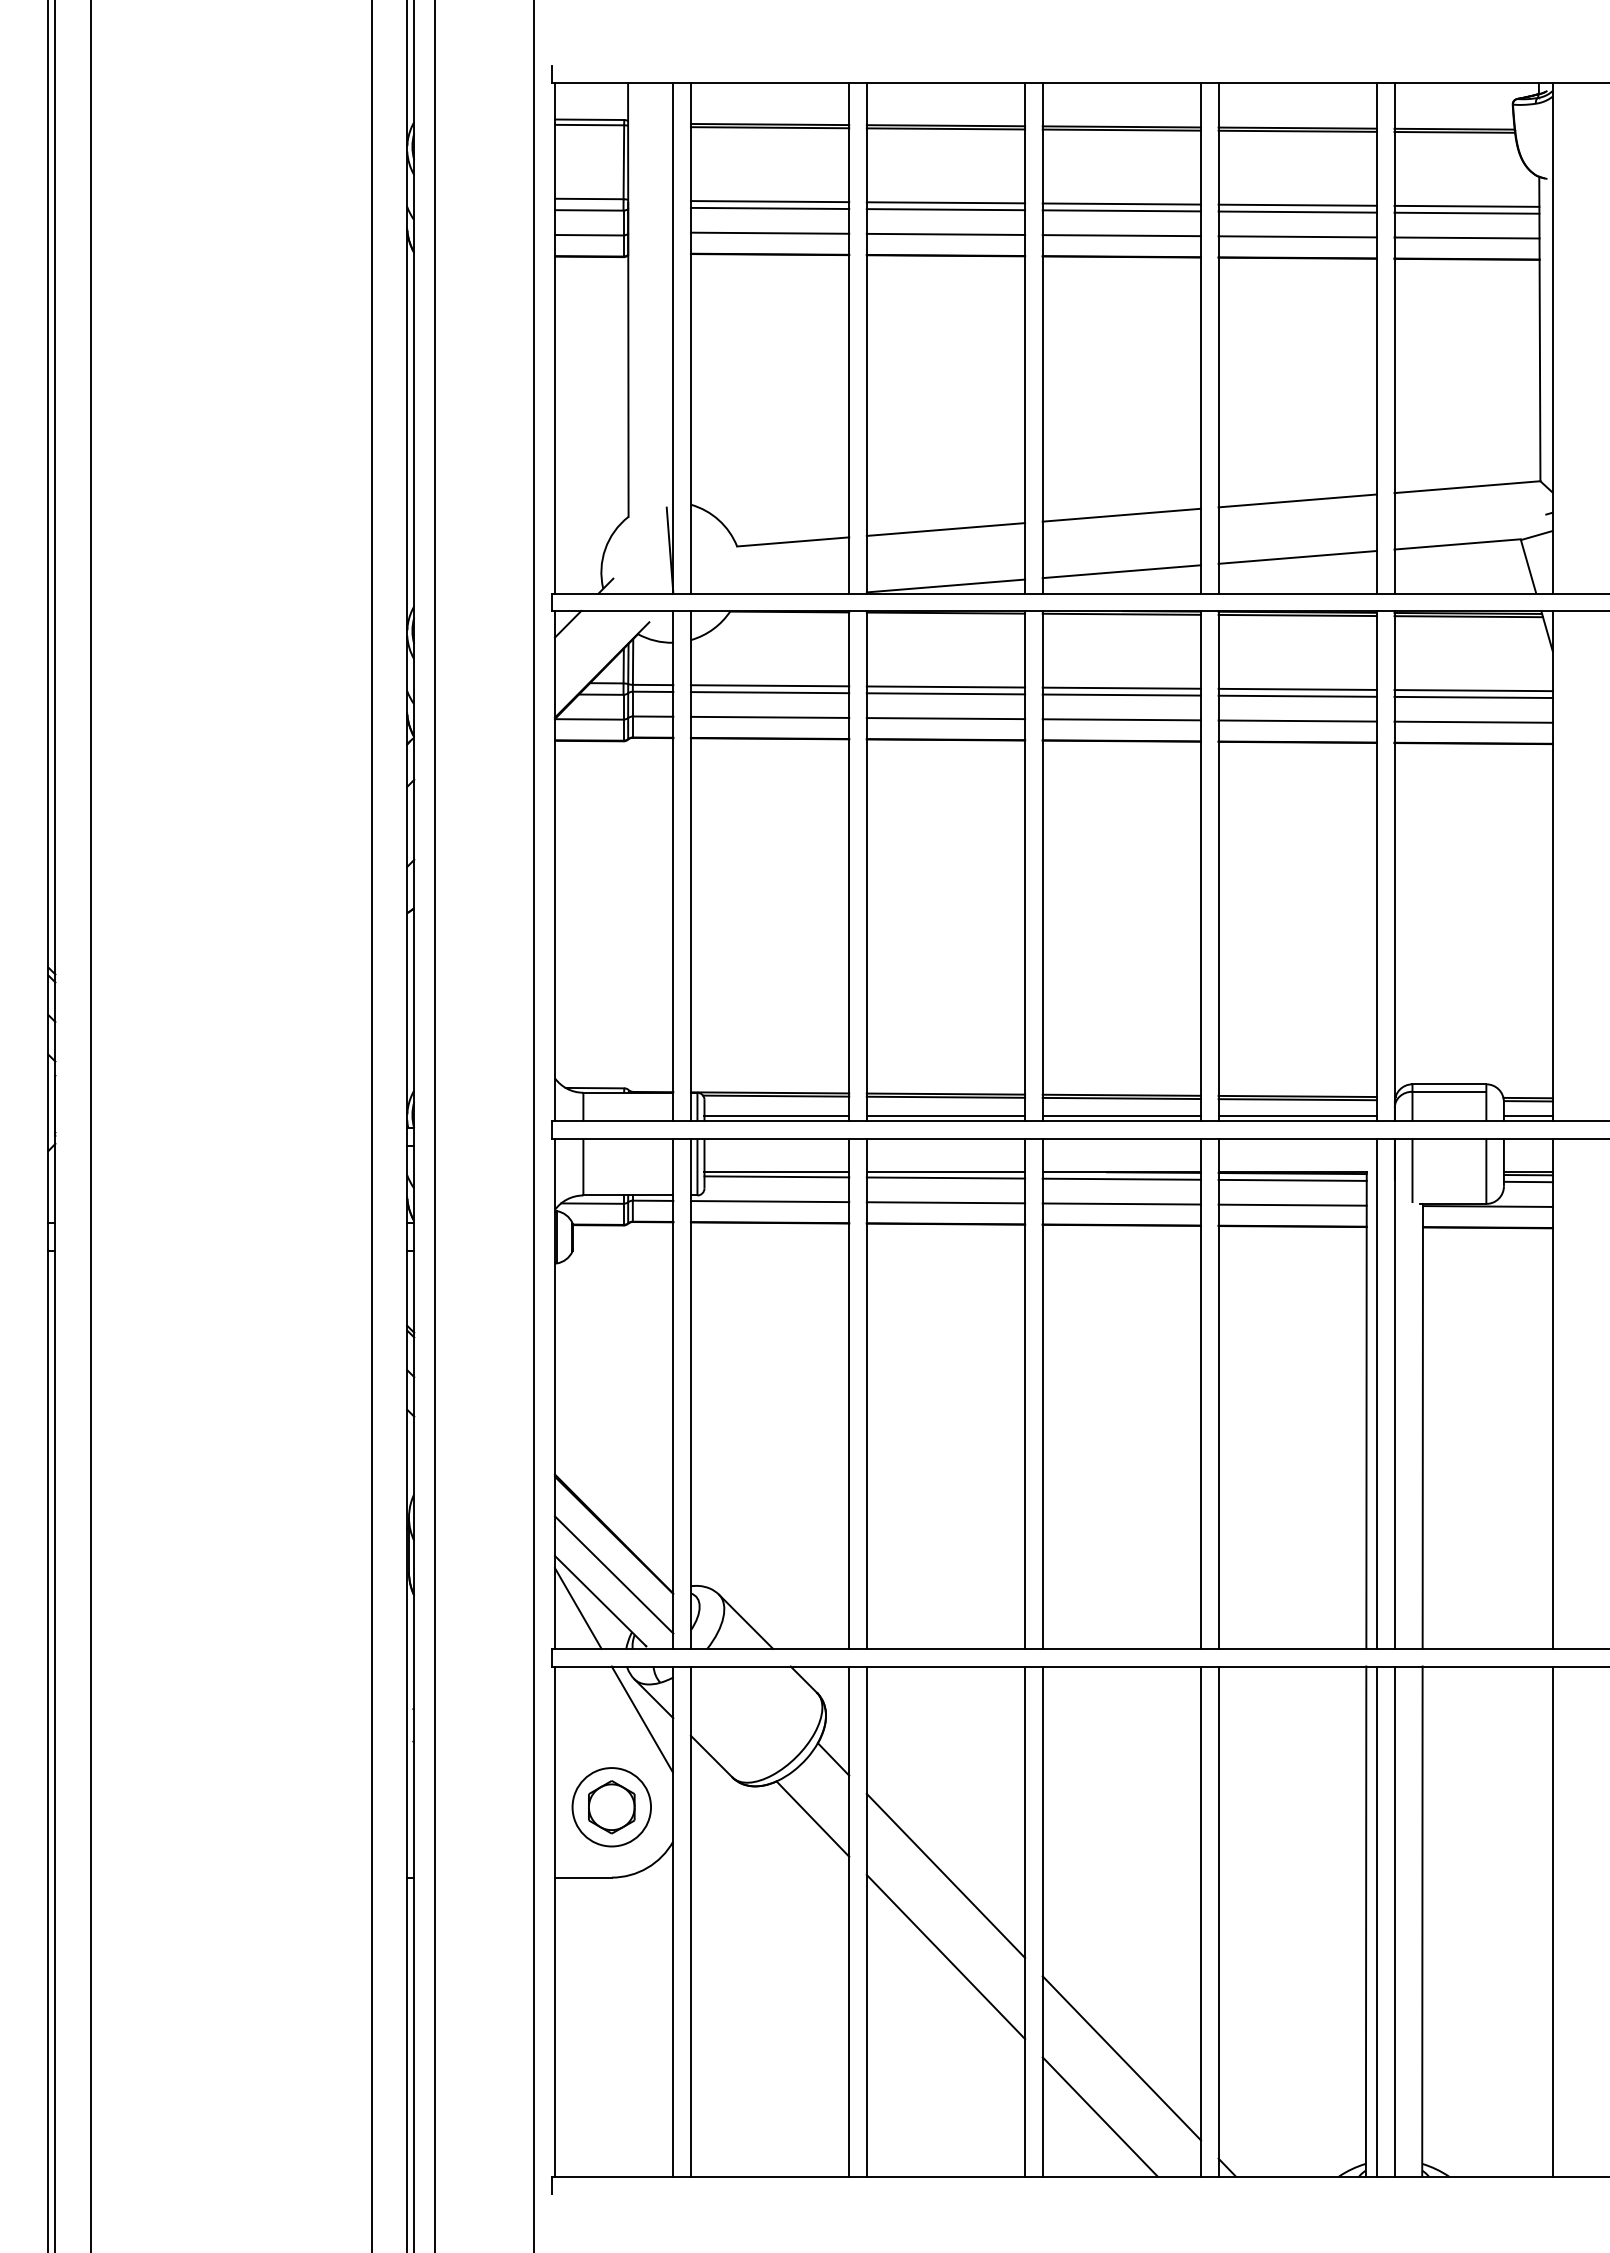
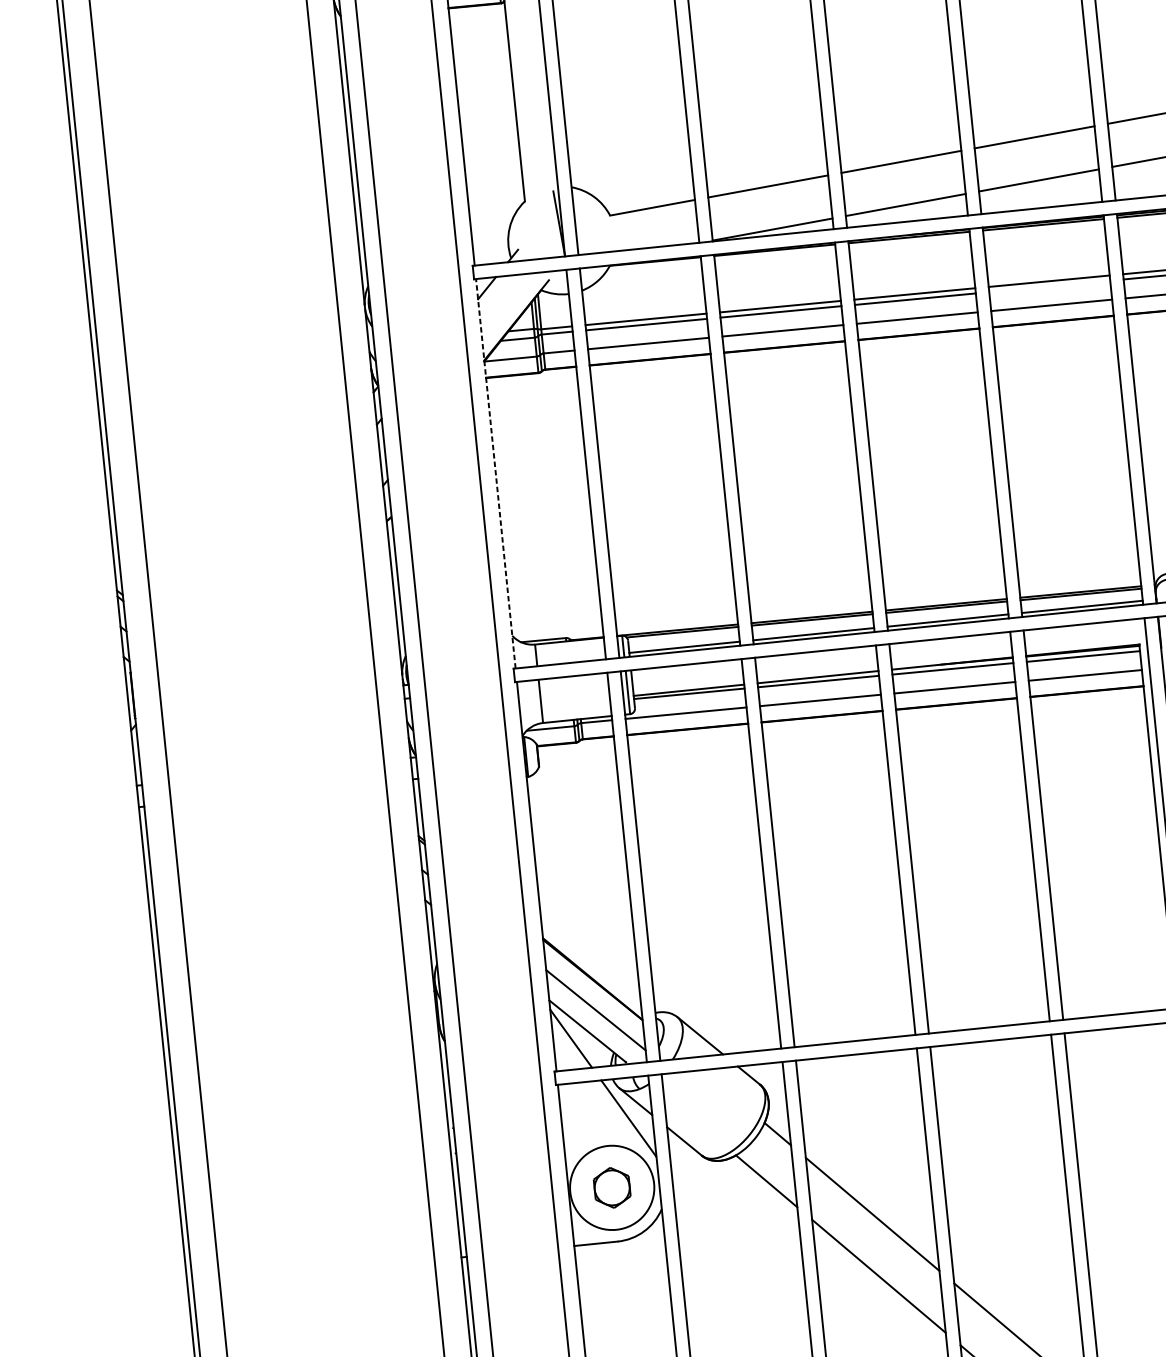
line: (1297, 695) -> (1049, 285), removed
line: (554, 865) -> (495, 473), solid -> dashed
circle: (611, 1807) -> (611, 1188), size x1.4

